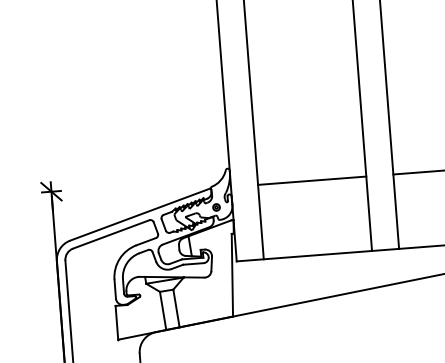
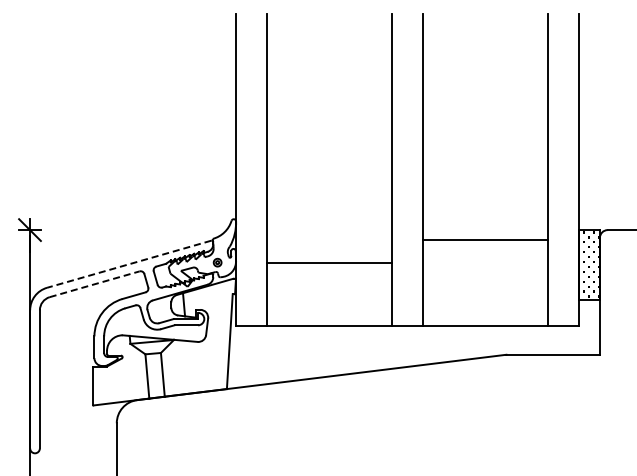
line: (312, 180) -> (329, 263), moved
line: (139, 215) -> (128, 264), solid -> dashed
line: (111, 234) -> (94, 284), solid -> dashed

